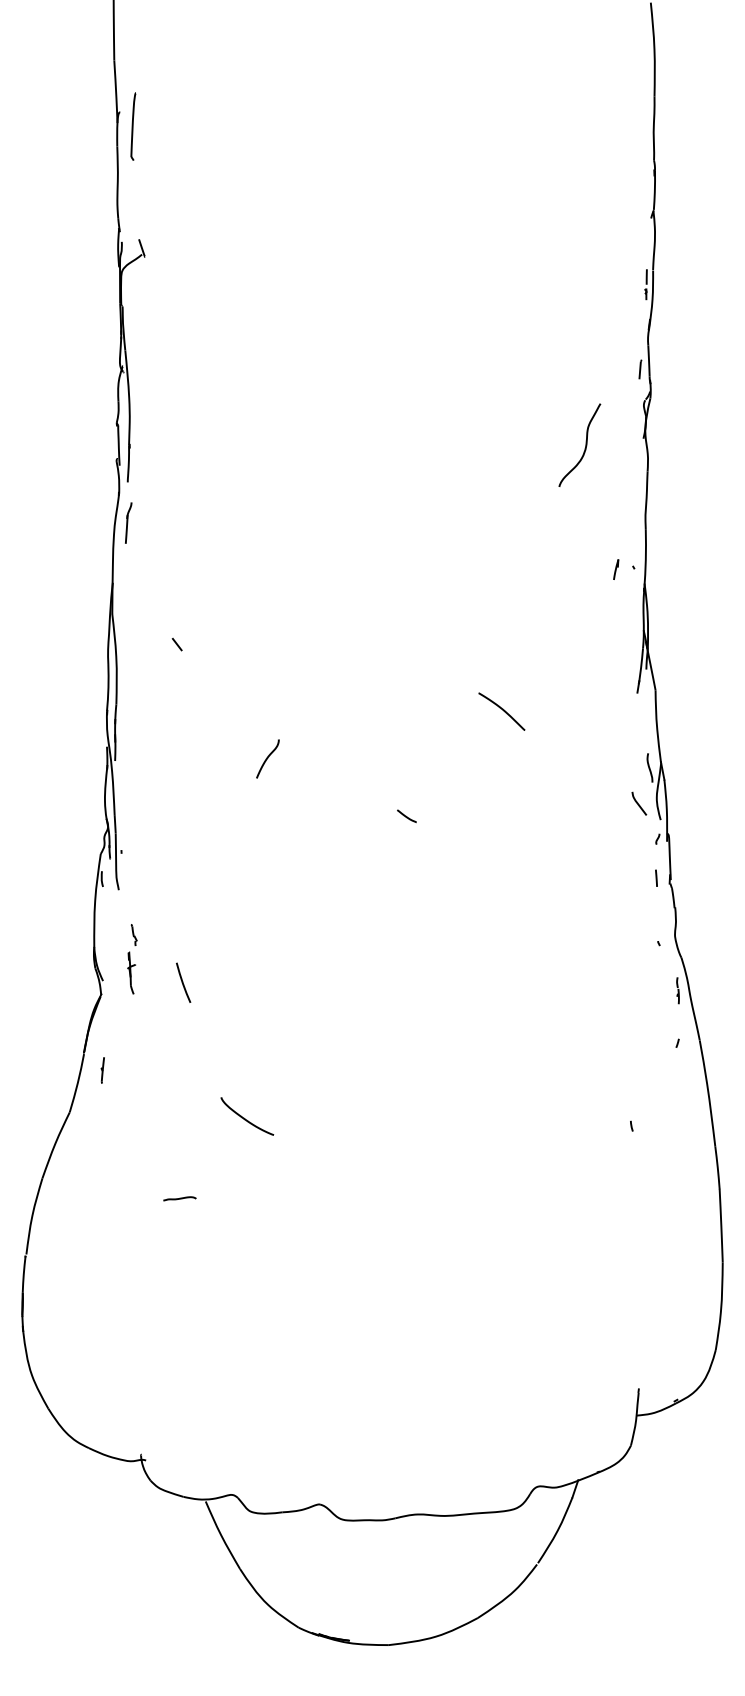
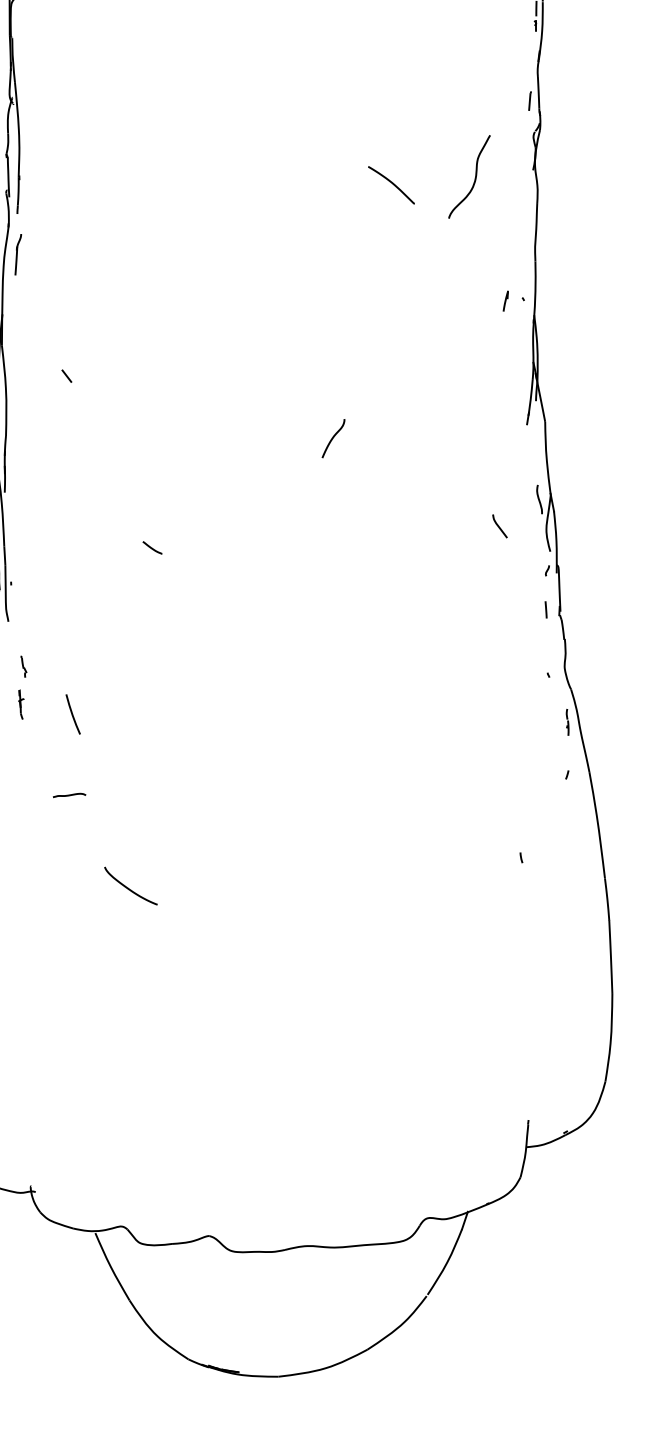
curve: (502, 710) -> (392, 184), moved
curve: (267, 758) -> (333, 438), moved
curve: (638, 803) -> (499, 526), moved
line: (406, 816) -> (152, 548), moved
part: (131, 972) -> (21, 704), size x0.7
curve: (245, 1118) -> (129, 888), moved
curve: (179, 1198) -> (69, 795), moved

